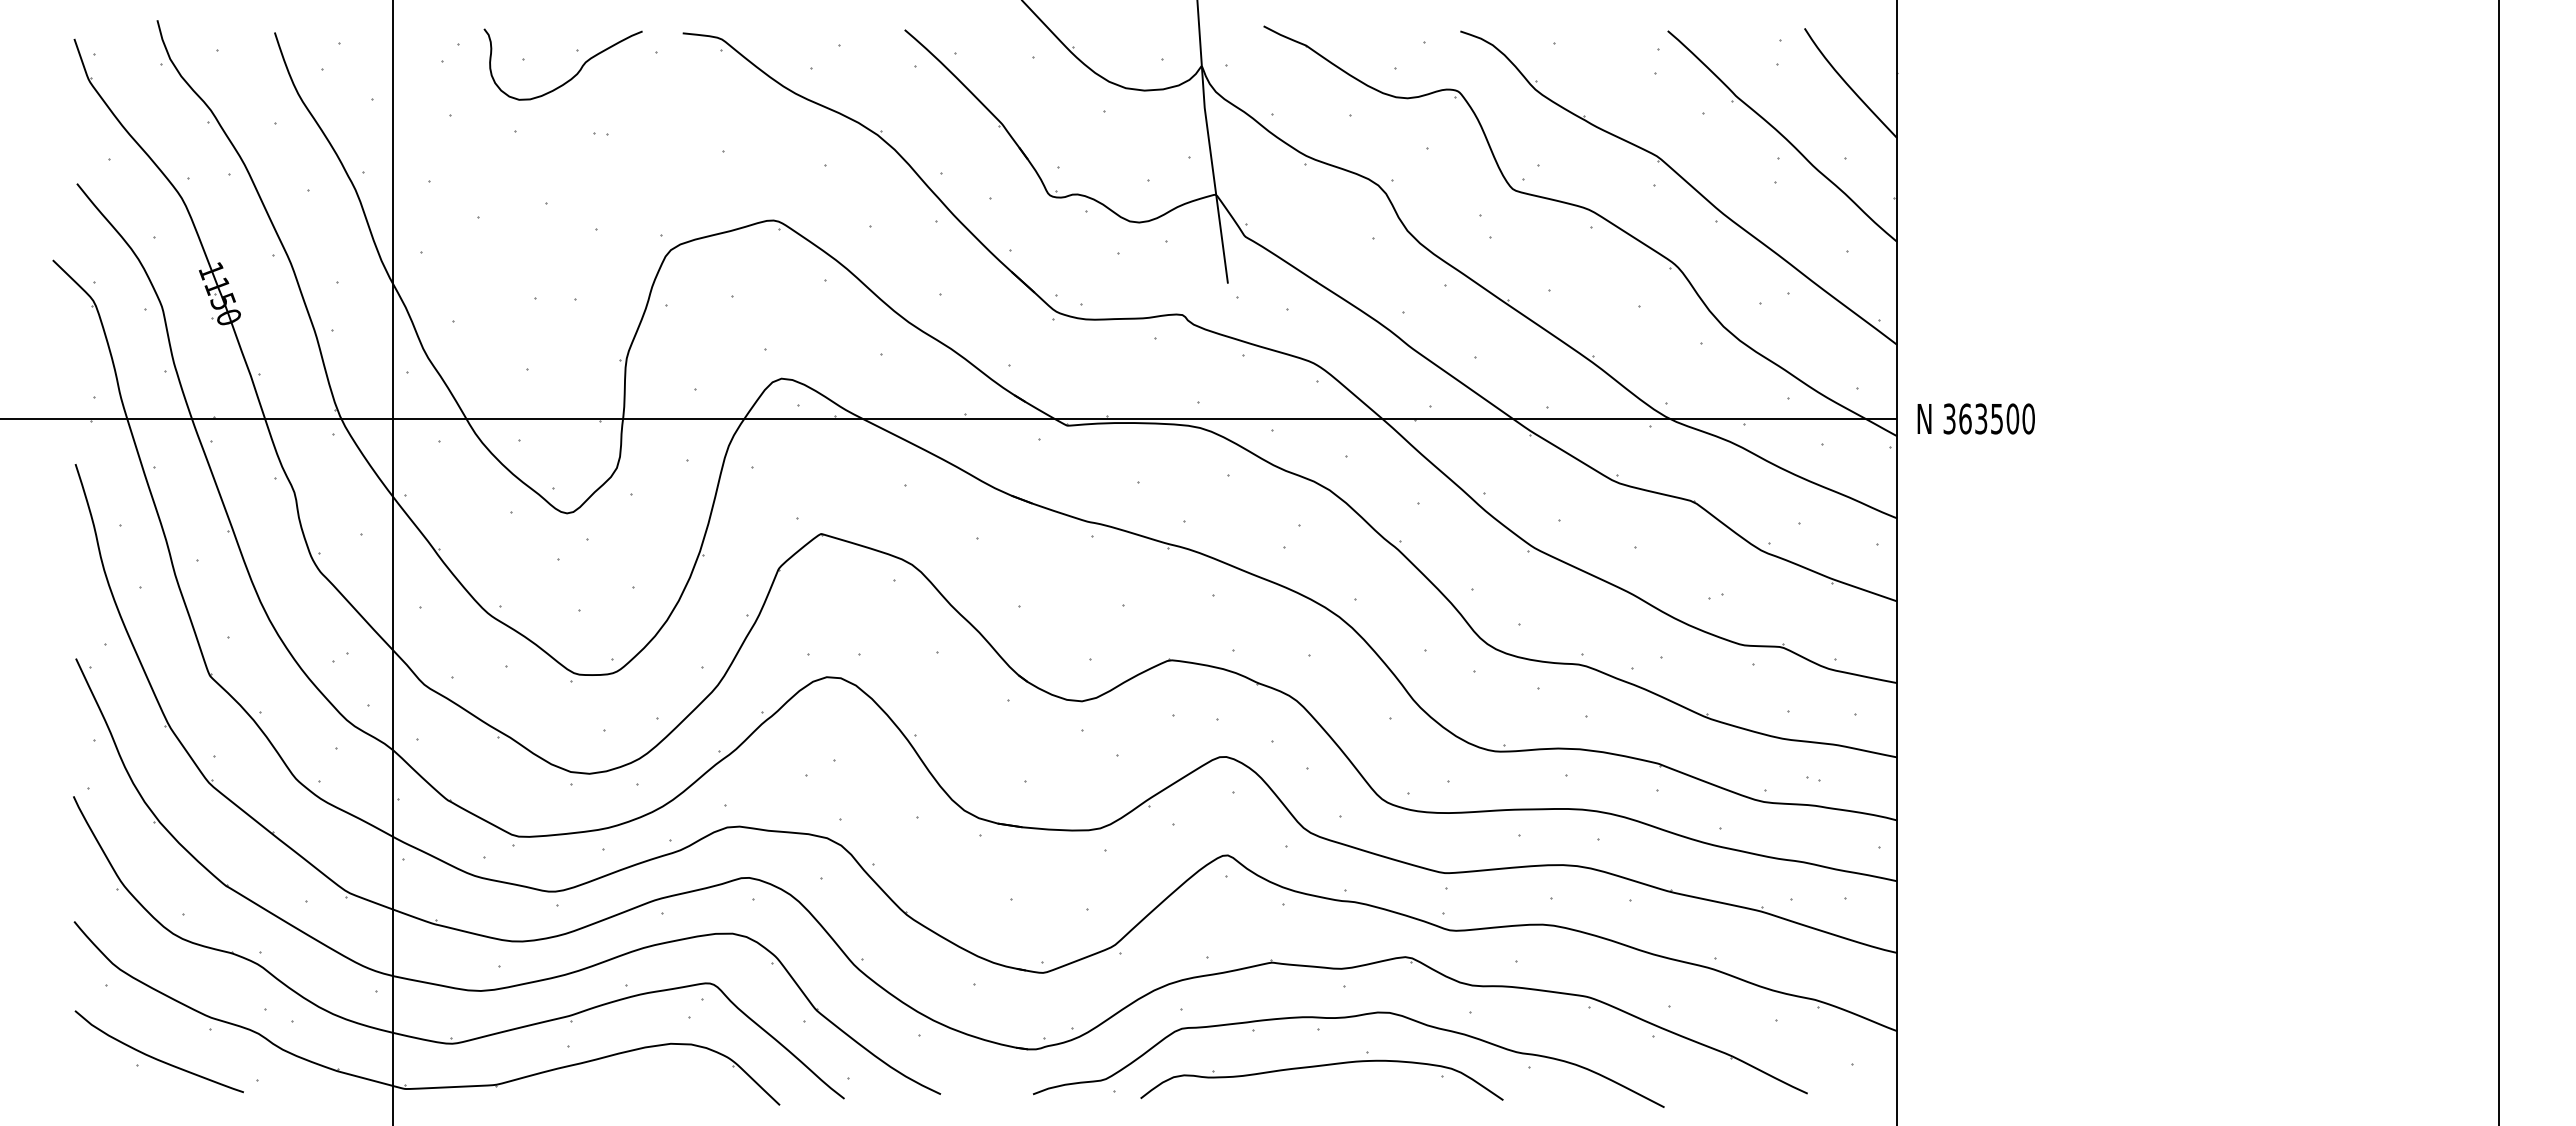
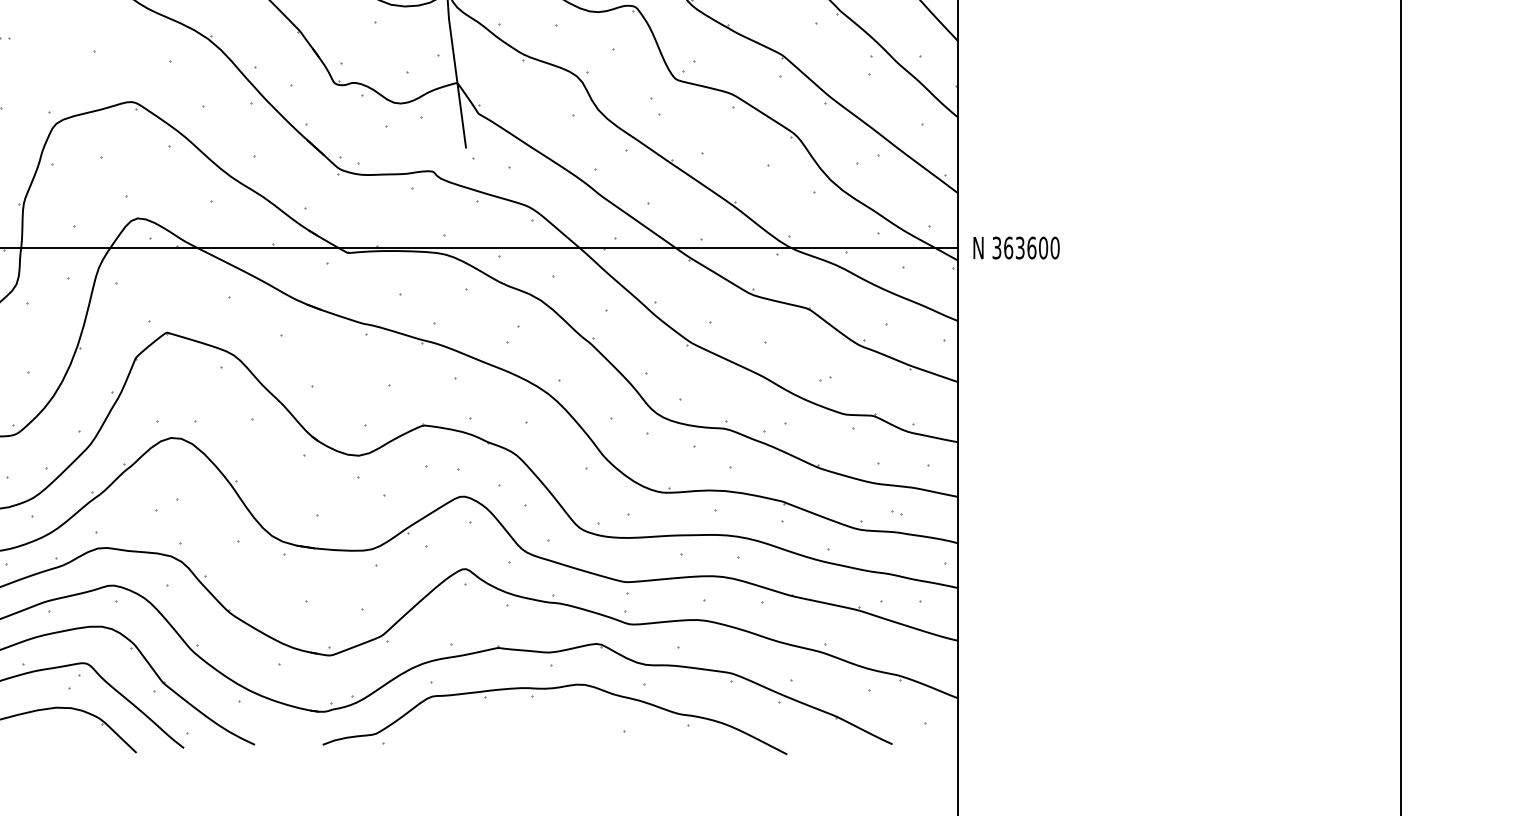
text: (1997, 418) -> (1032, 247), 363500 -> 363600
part: (1321, 1066) -> (534, 724), removed

